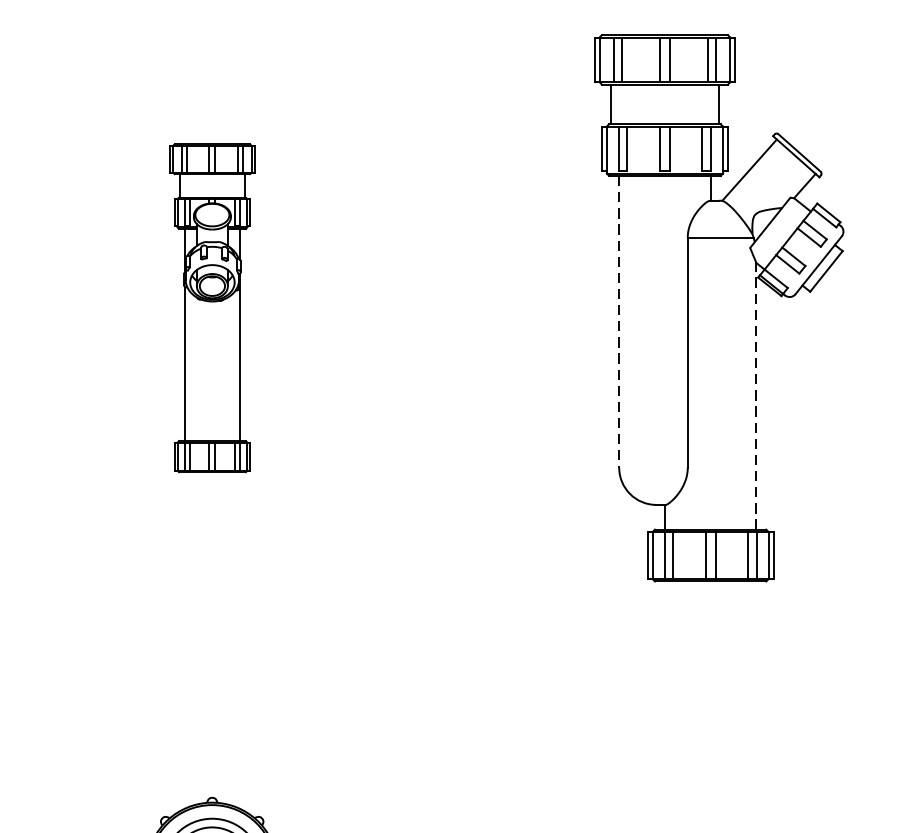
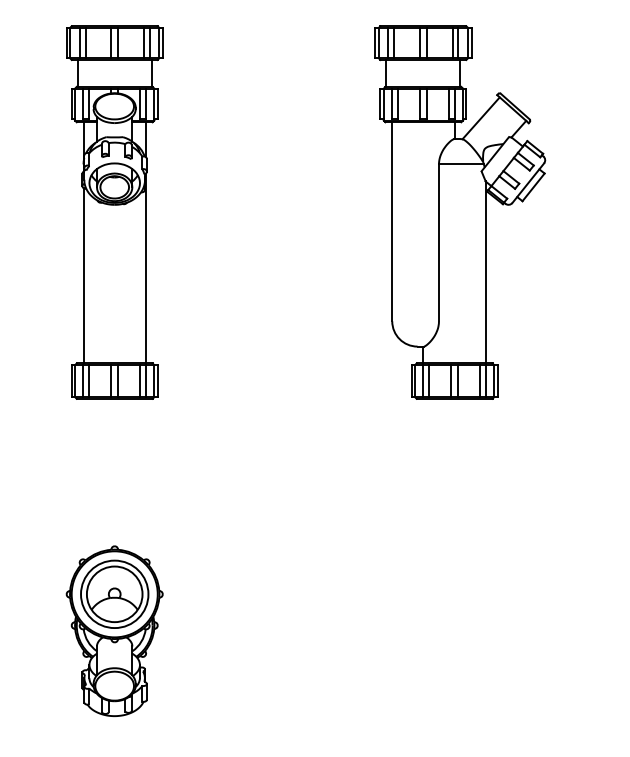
part: (211, 308) -> (114, 212), size x1.67
line: (619, 321) -> (392, 221), dashed -> solid
line: (755, 394) -> (485, 271), dashed -> solid

